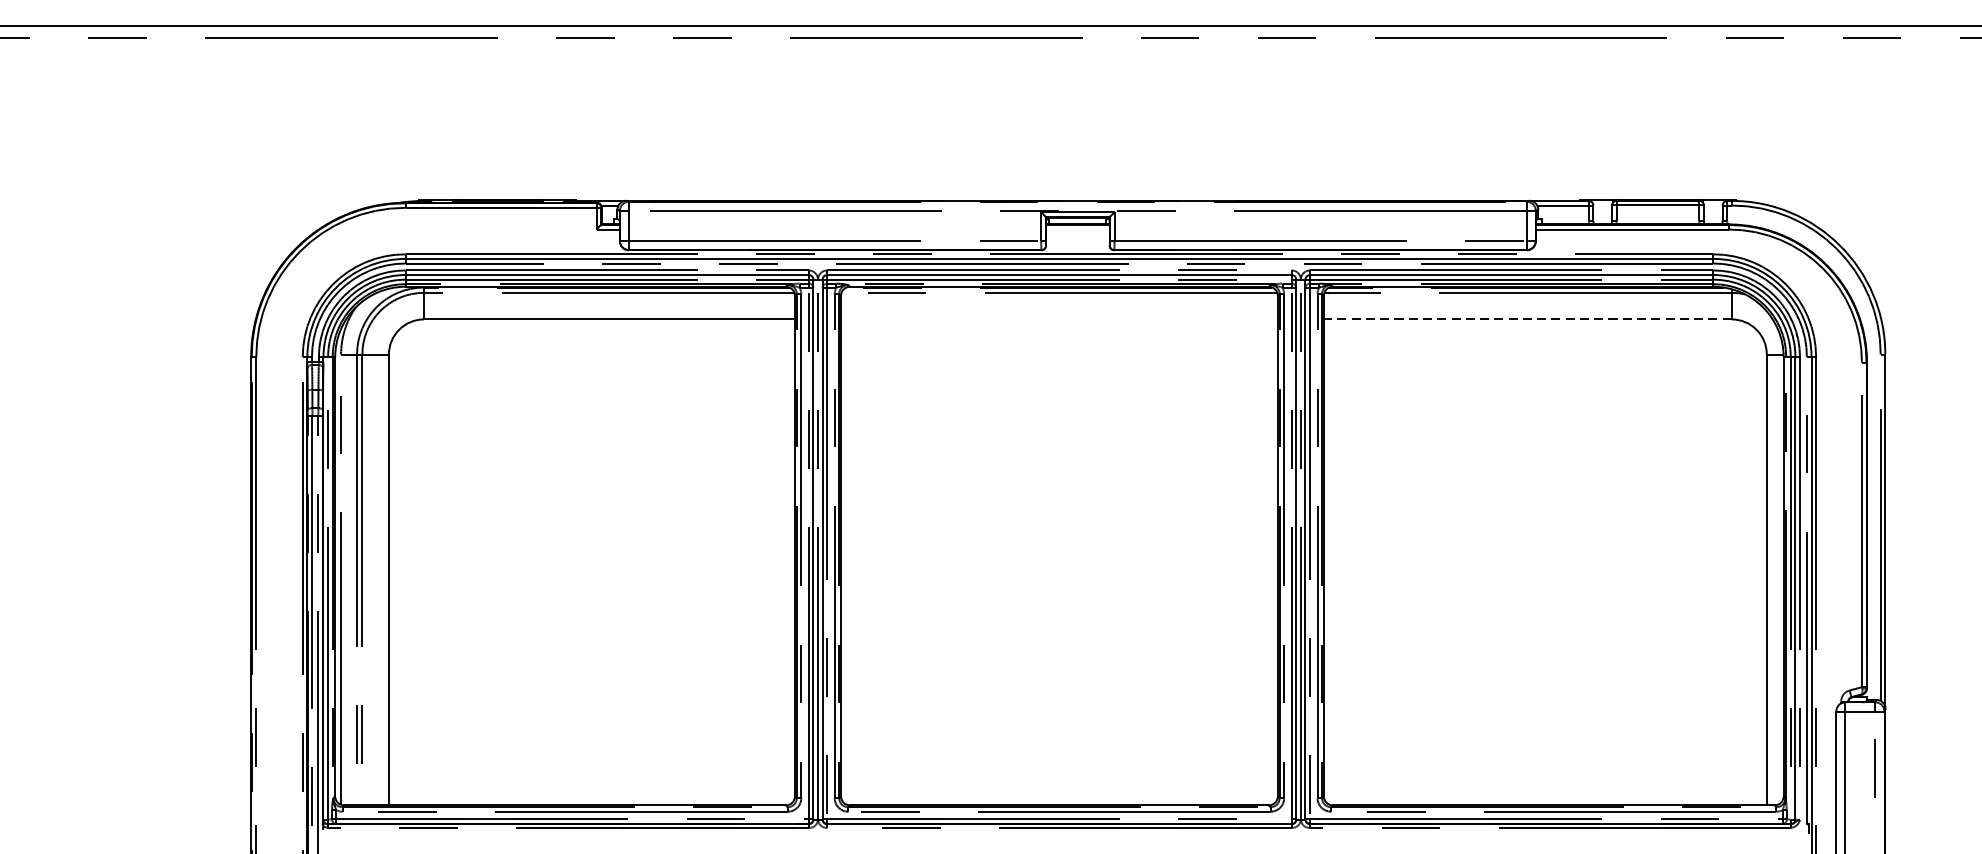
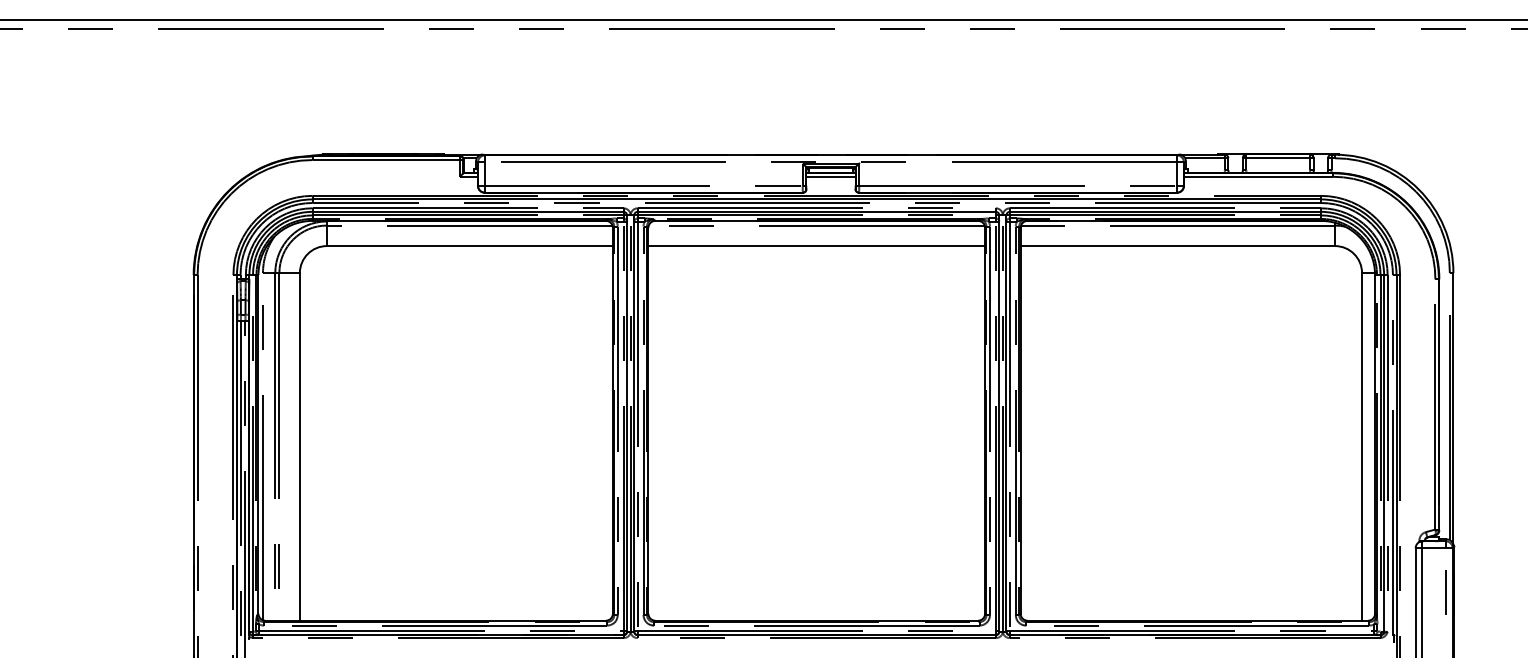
line: (1077, 229) -> (830, 176), added
line: (1059, 319) -> (816, 246), added
line: (1527, 319) -> (1177, 246), dashed -> solid

